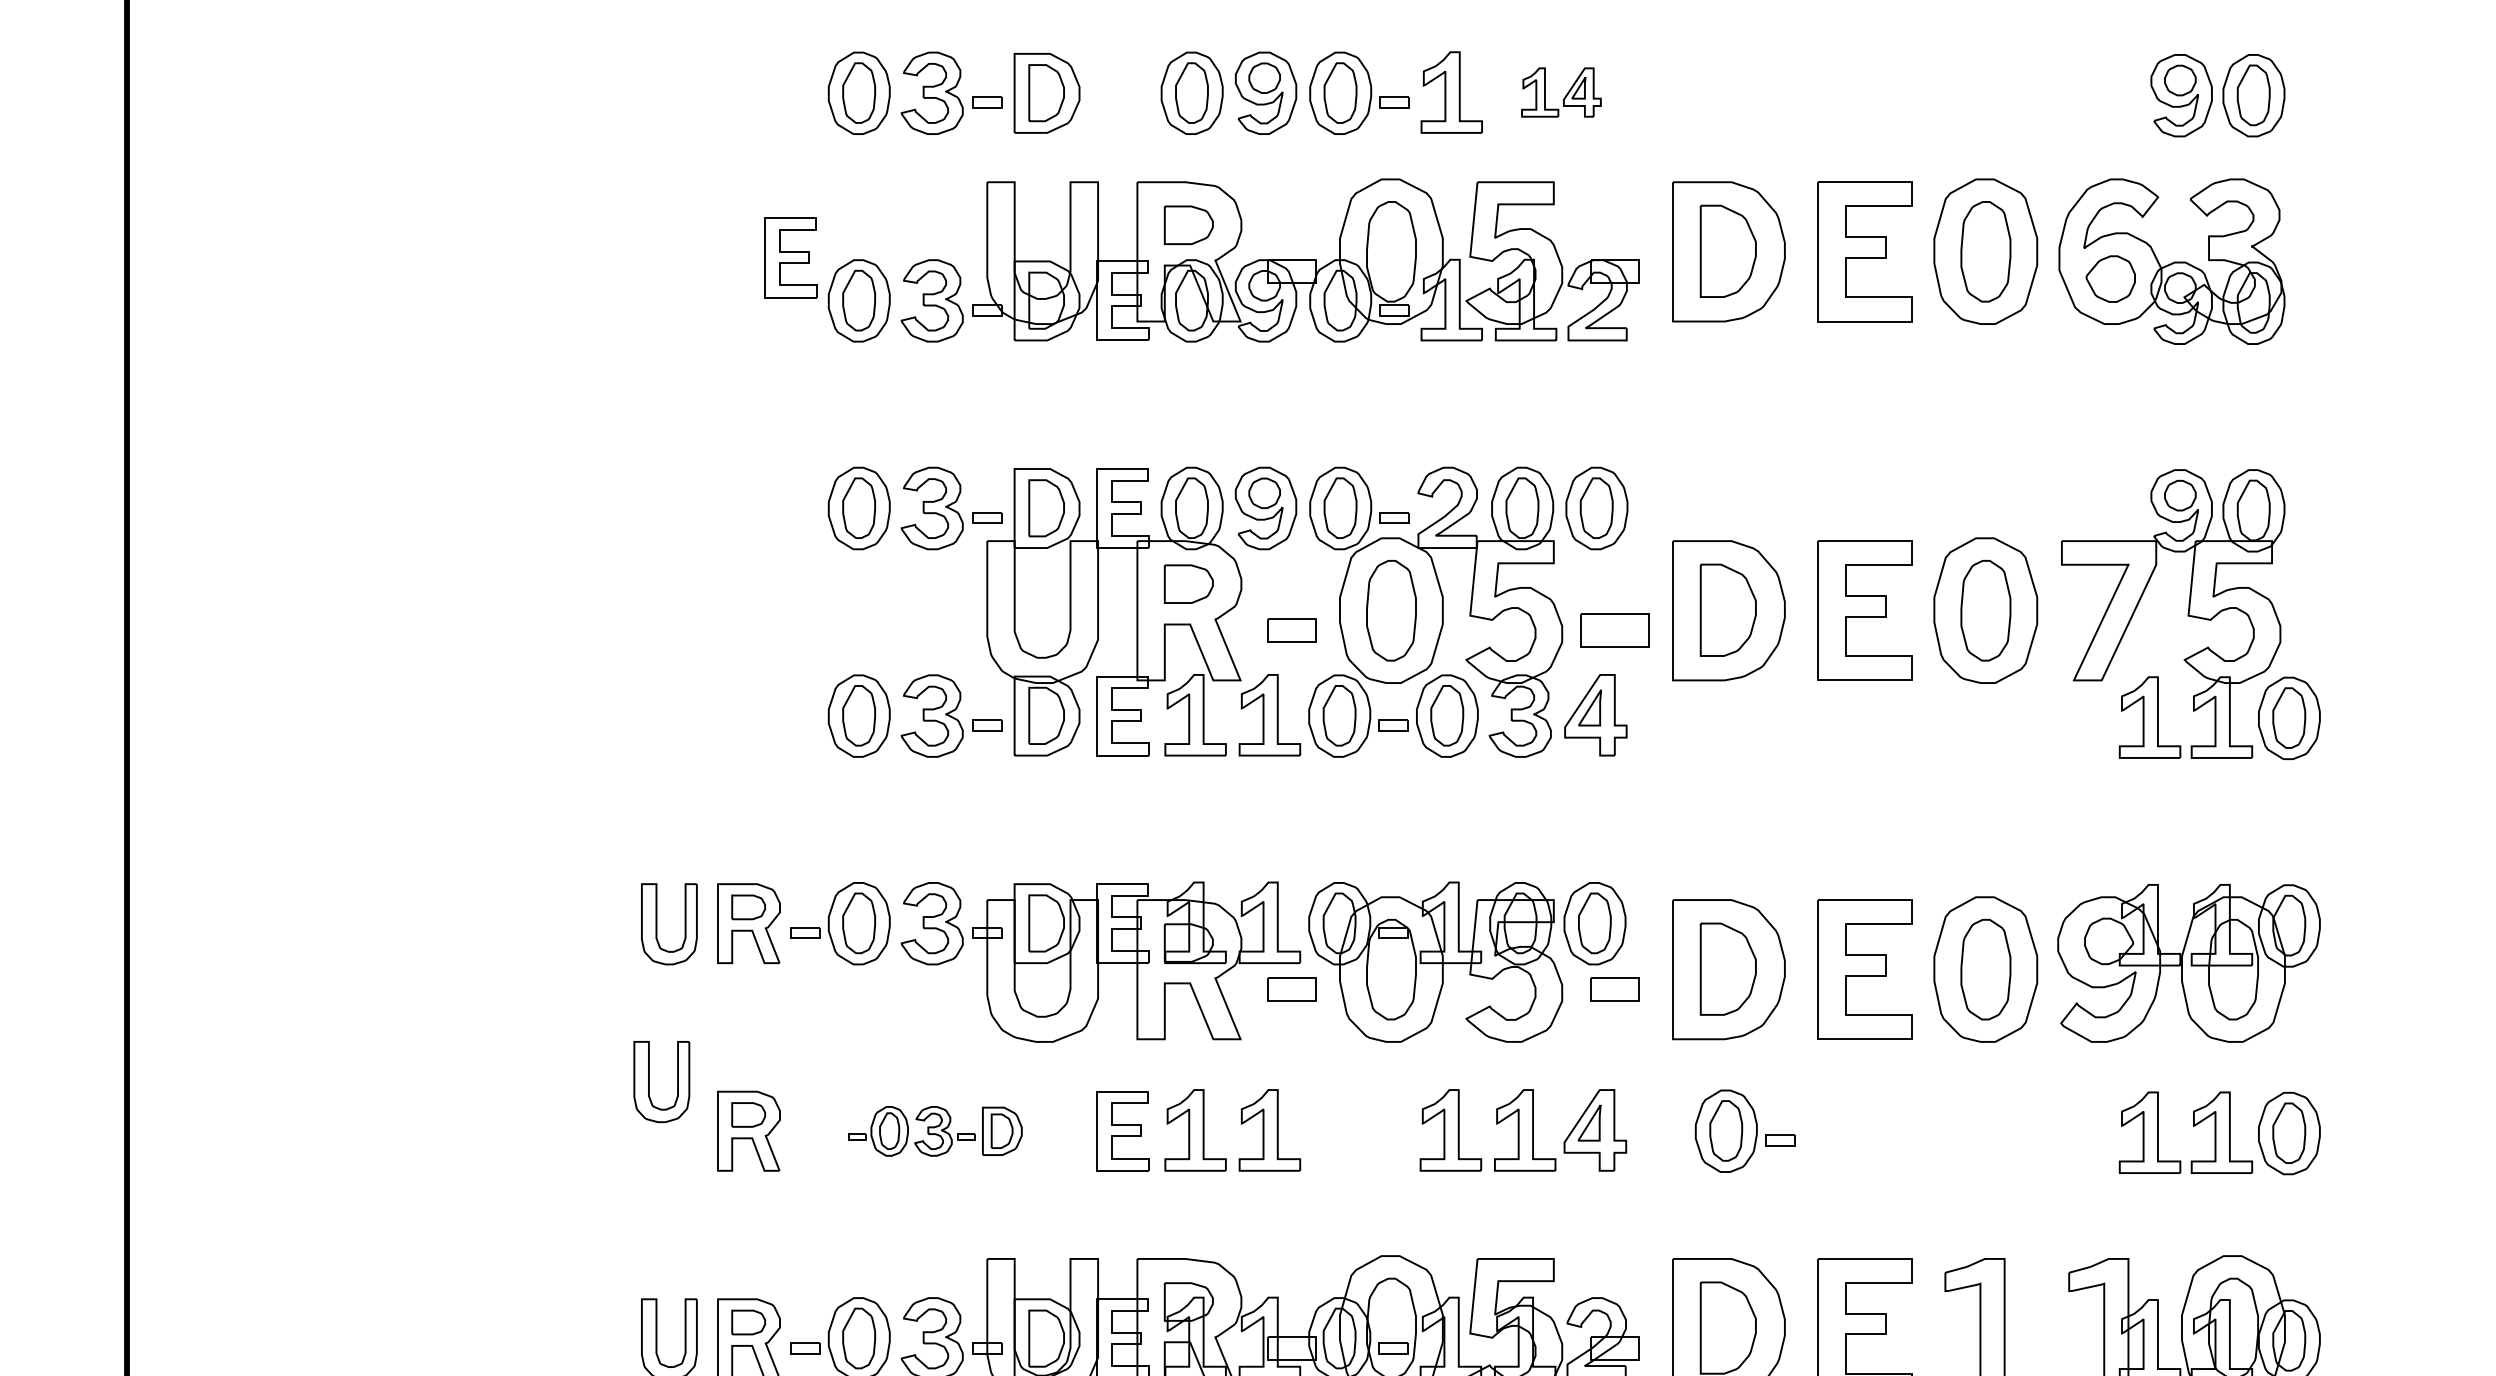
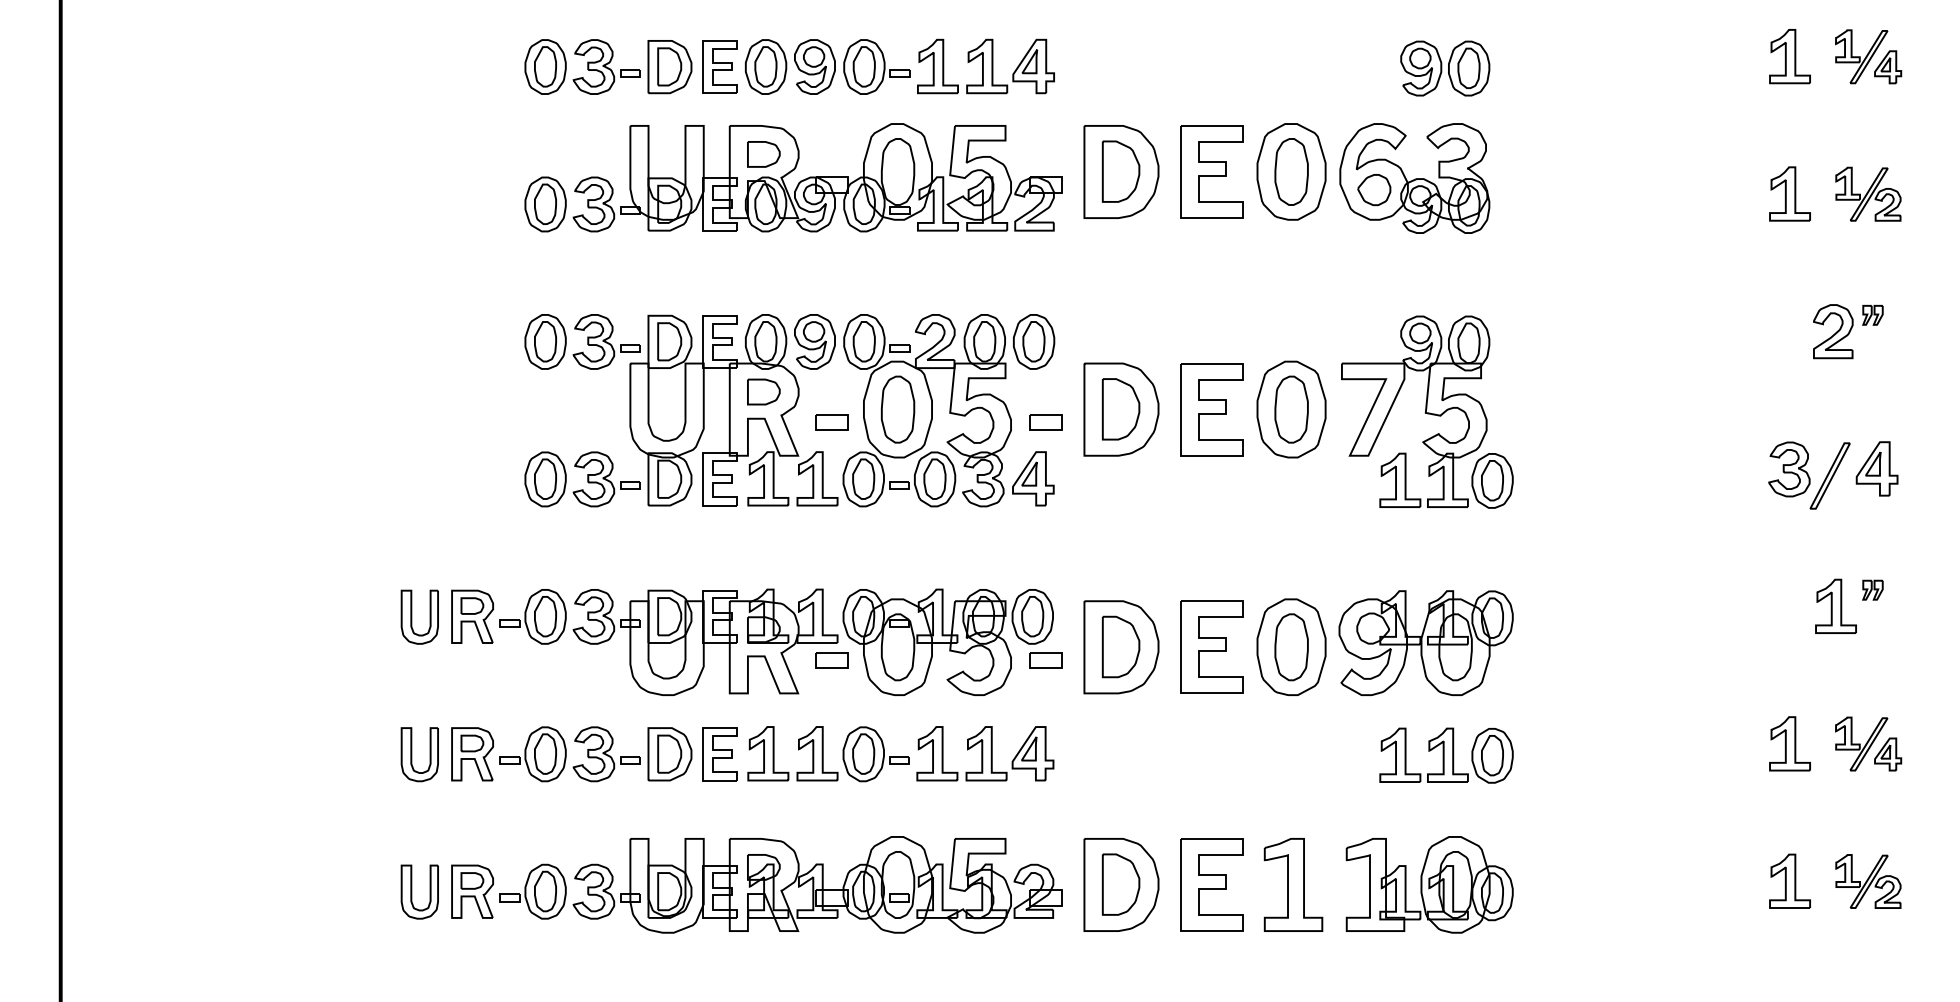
part: (1561, 92) -> (1010, 66), size x1.67
part: (789, 257) -> (719, 66), moved
part: (1614, 630) -> (1045, 422), size x0.71
part: (650, 1081) -> (412, 754), moved
part: (934, 1131) -> (595, 754), size x1.67
part: (1744, 1131) -> (875, 754), moved

